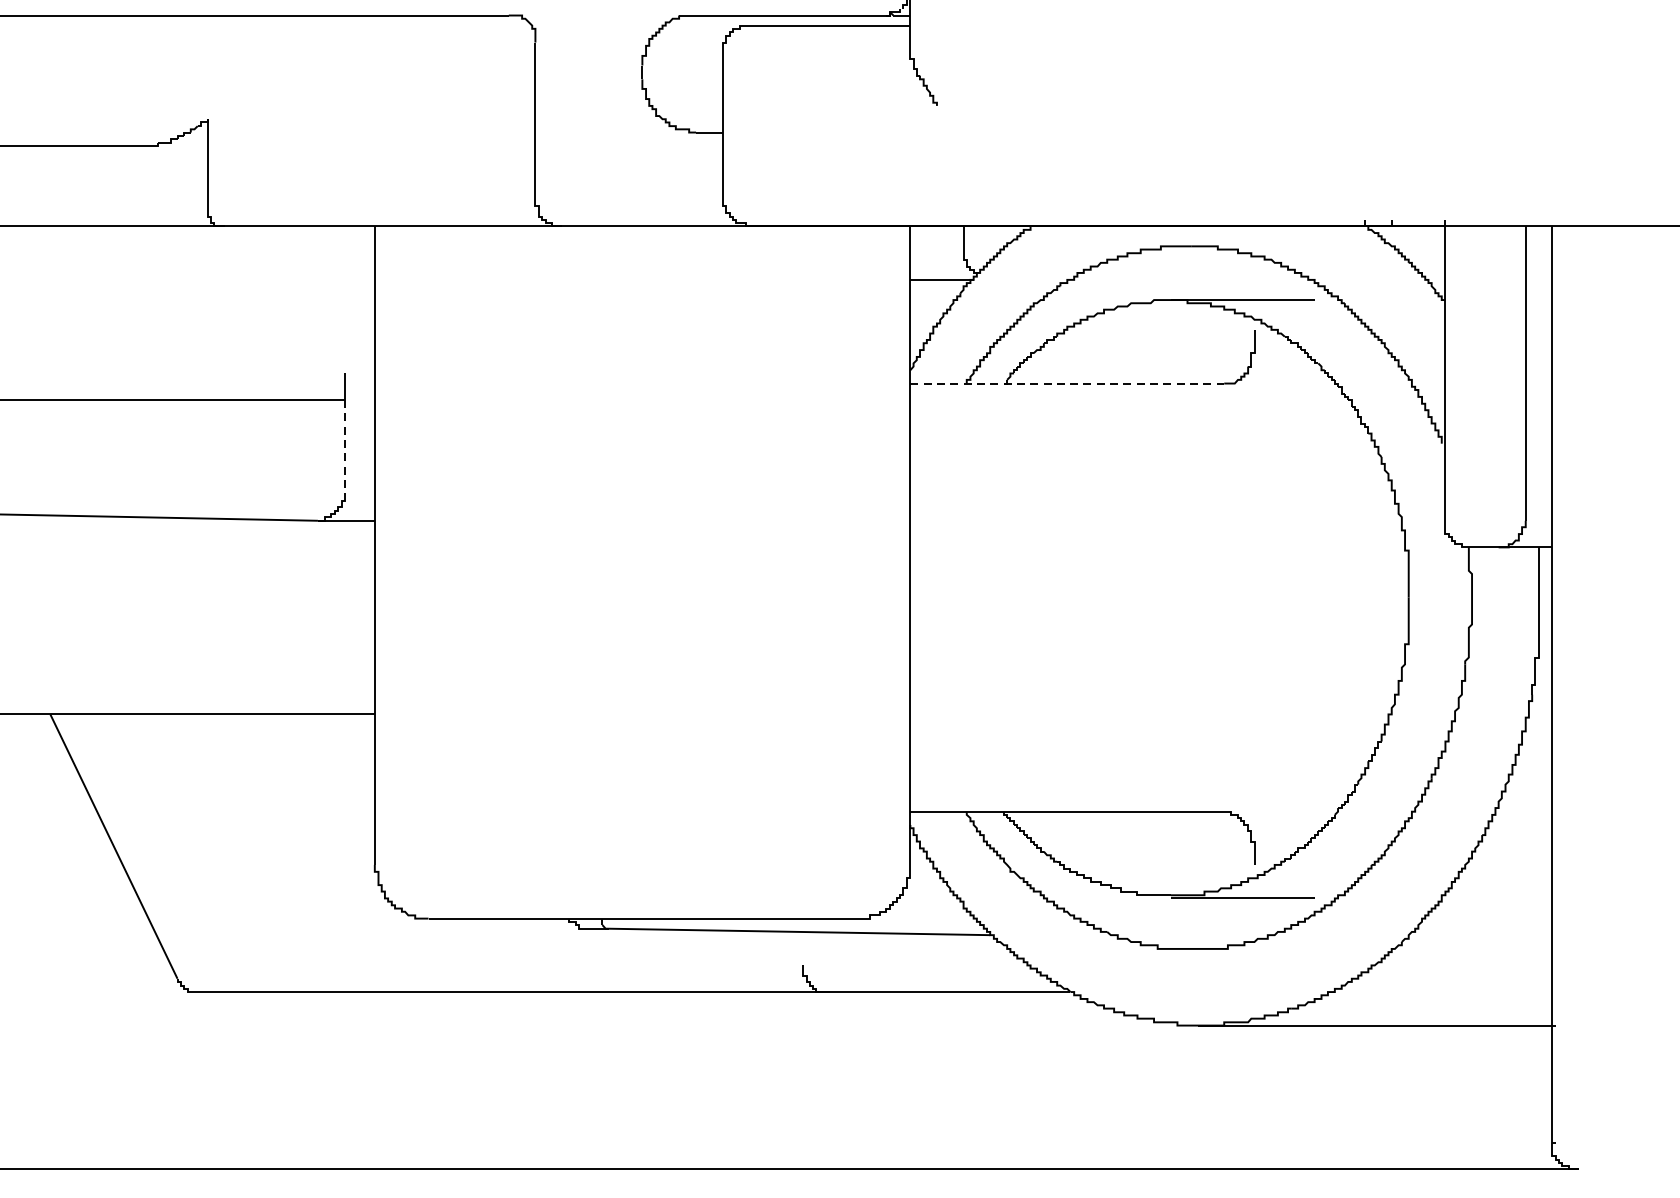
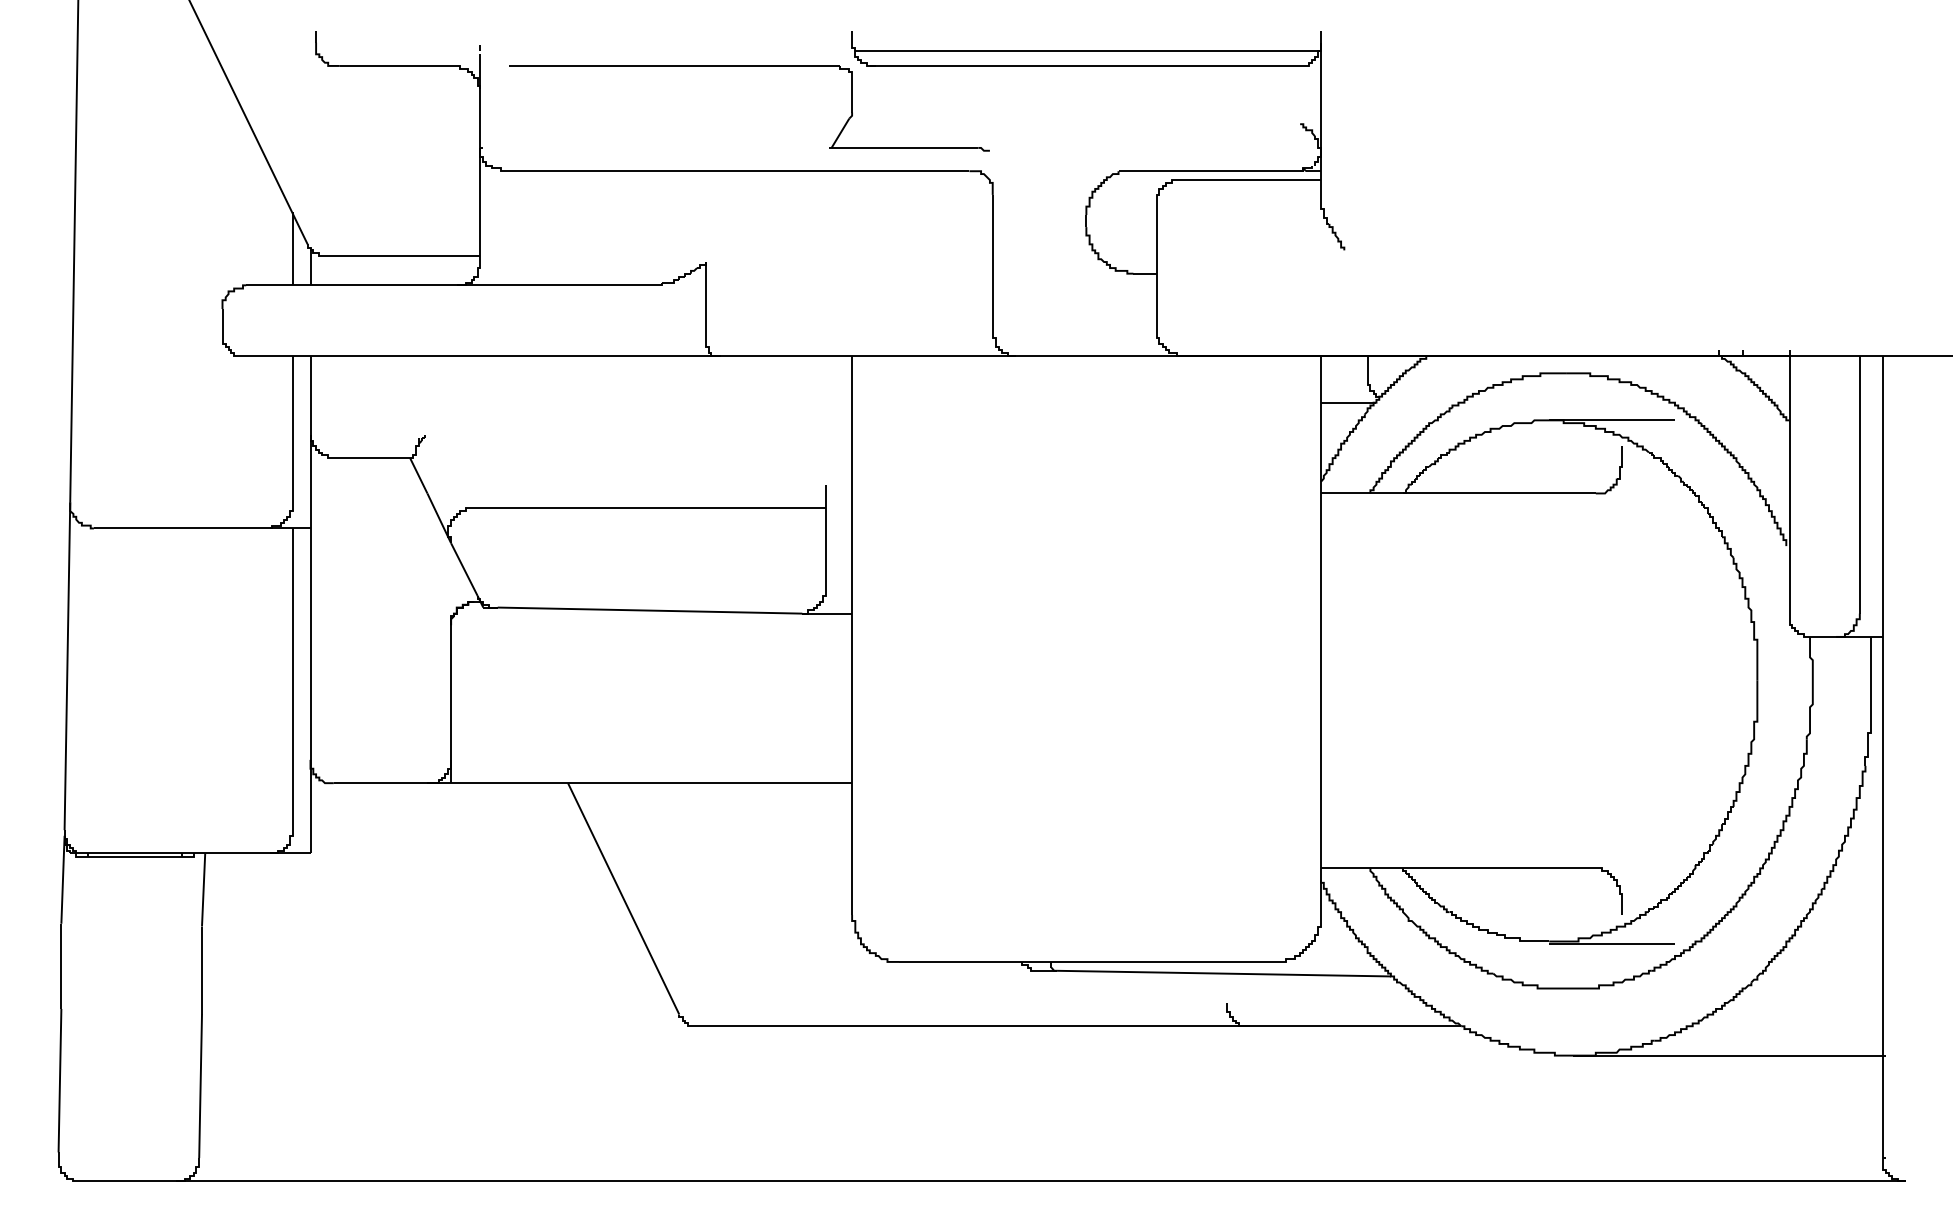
line: (1067, 383) -> (1458, 493), dashed -> solid
line: (345, 446) -> (826, 548), dashed -> solid

